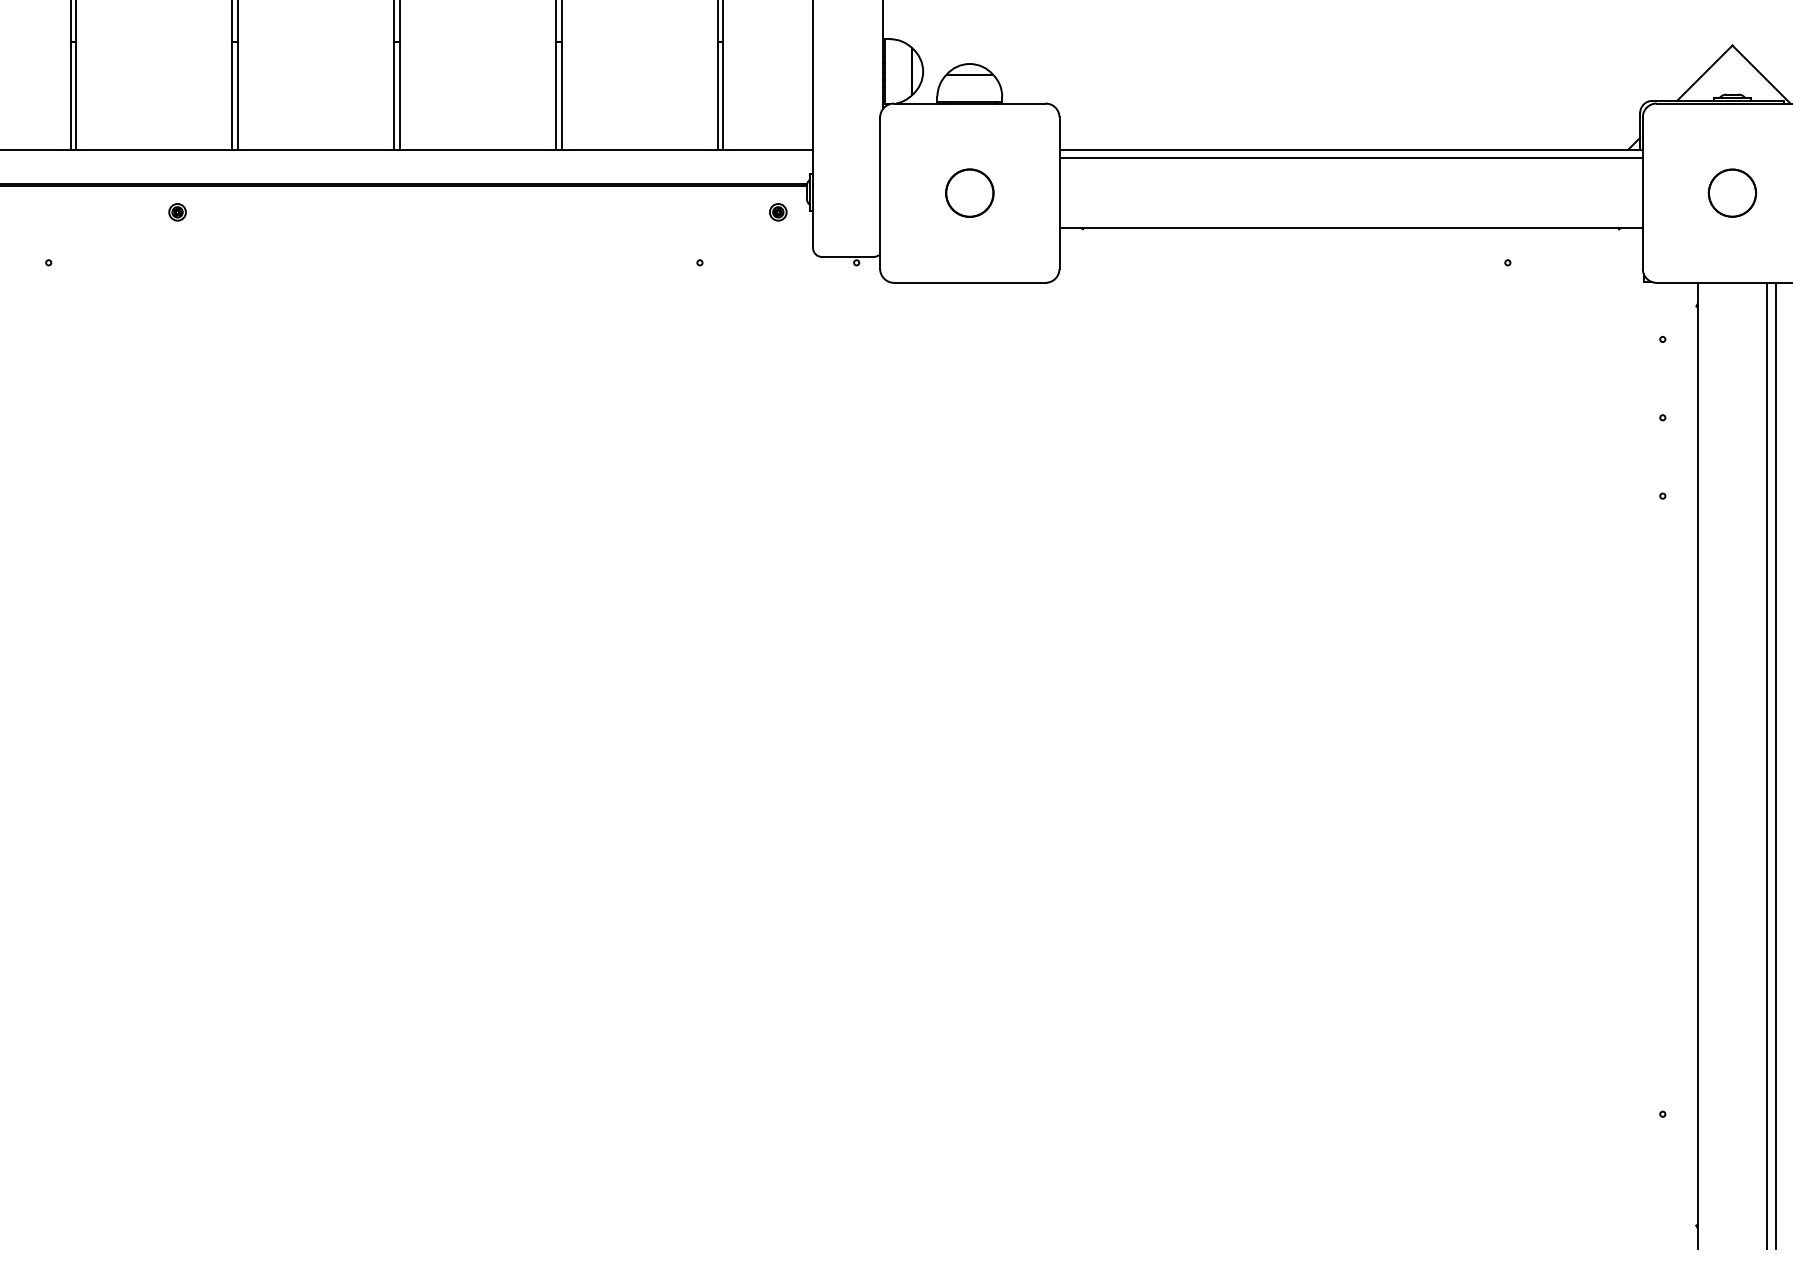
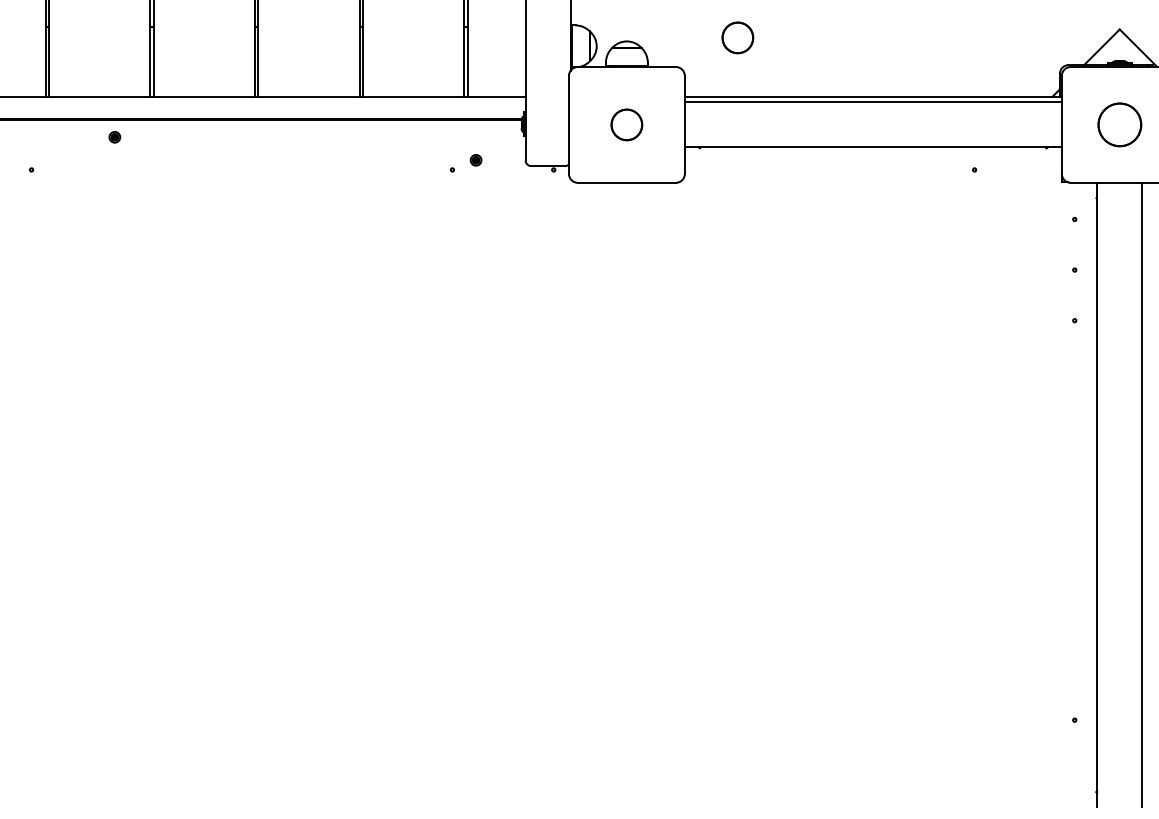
part: (1140, 57) -> (737, 37), added
part: (1732, 192) -> (1119, 124), size x1.4
part: (777, 212) -> (475, 160), moved
line: (1775, 765) -> (1147, 494), removed

